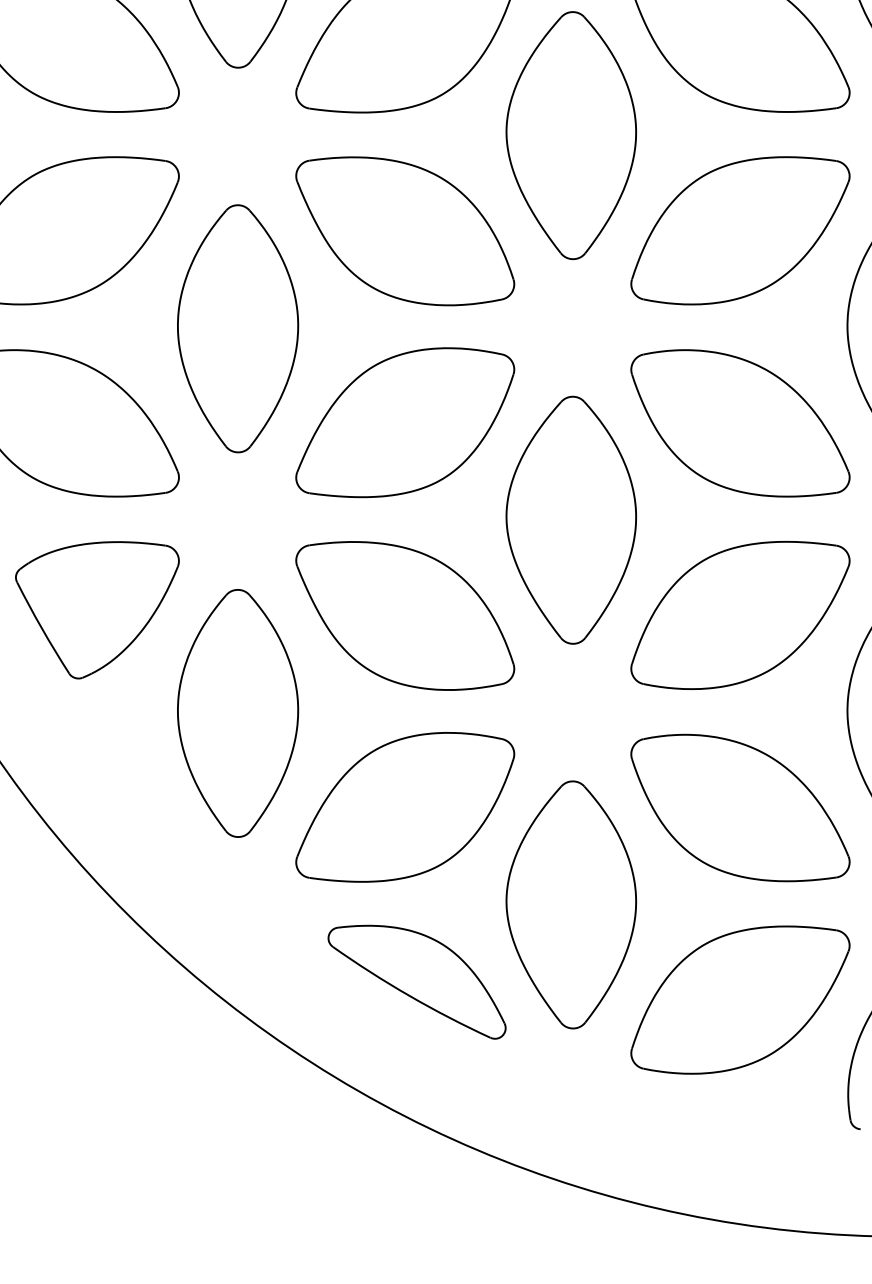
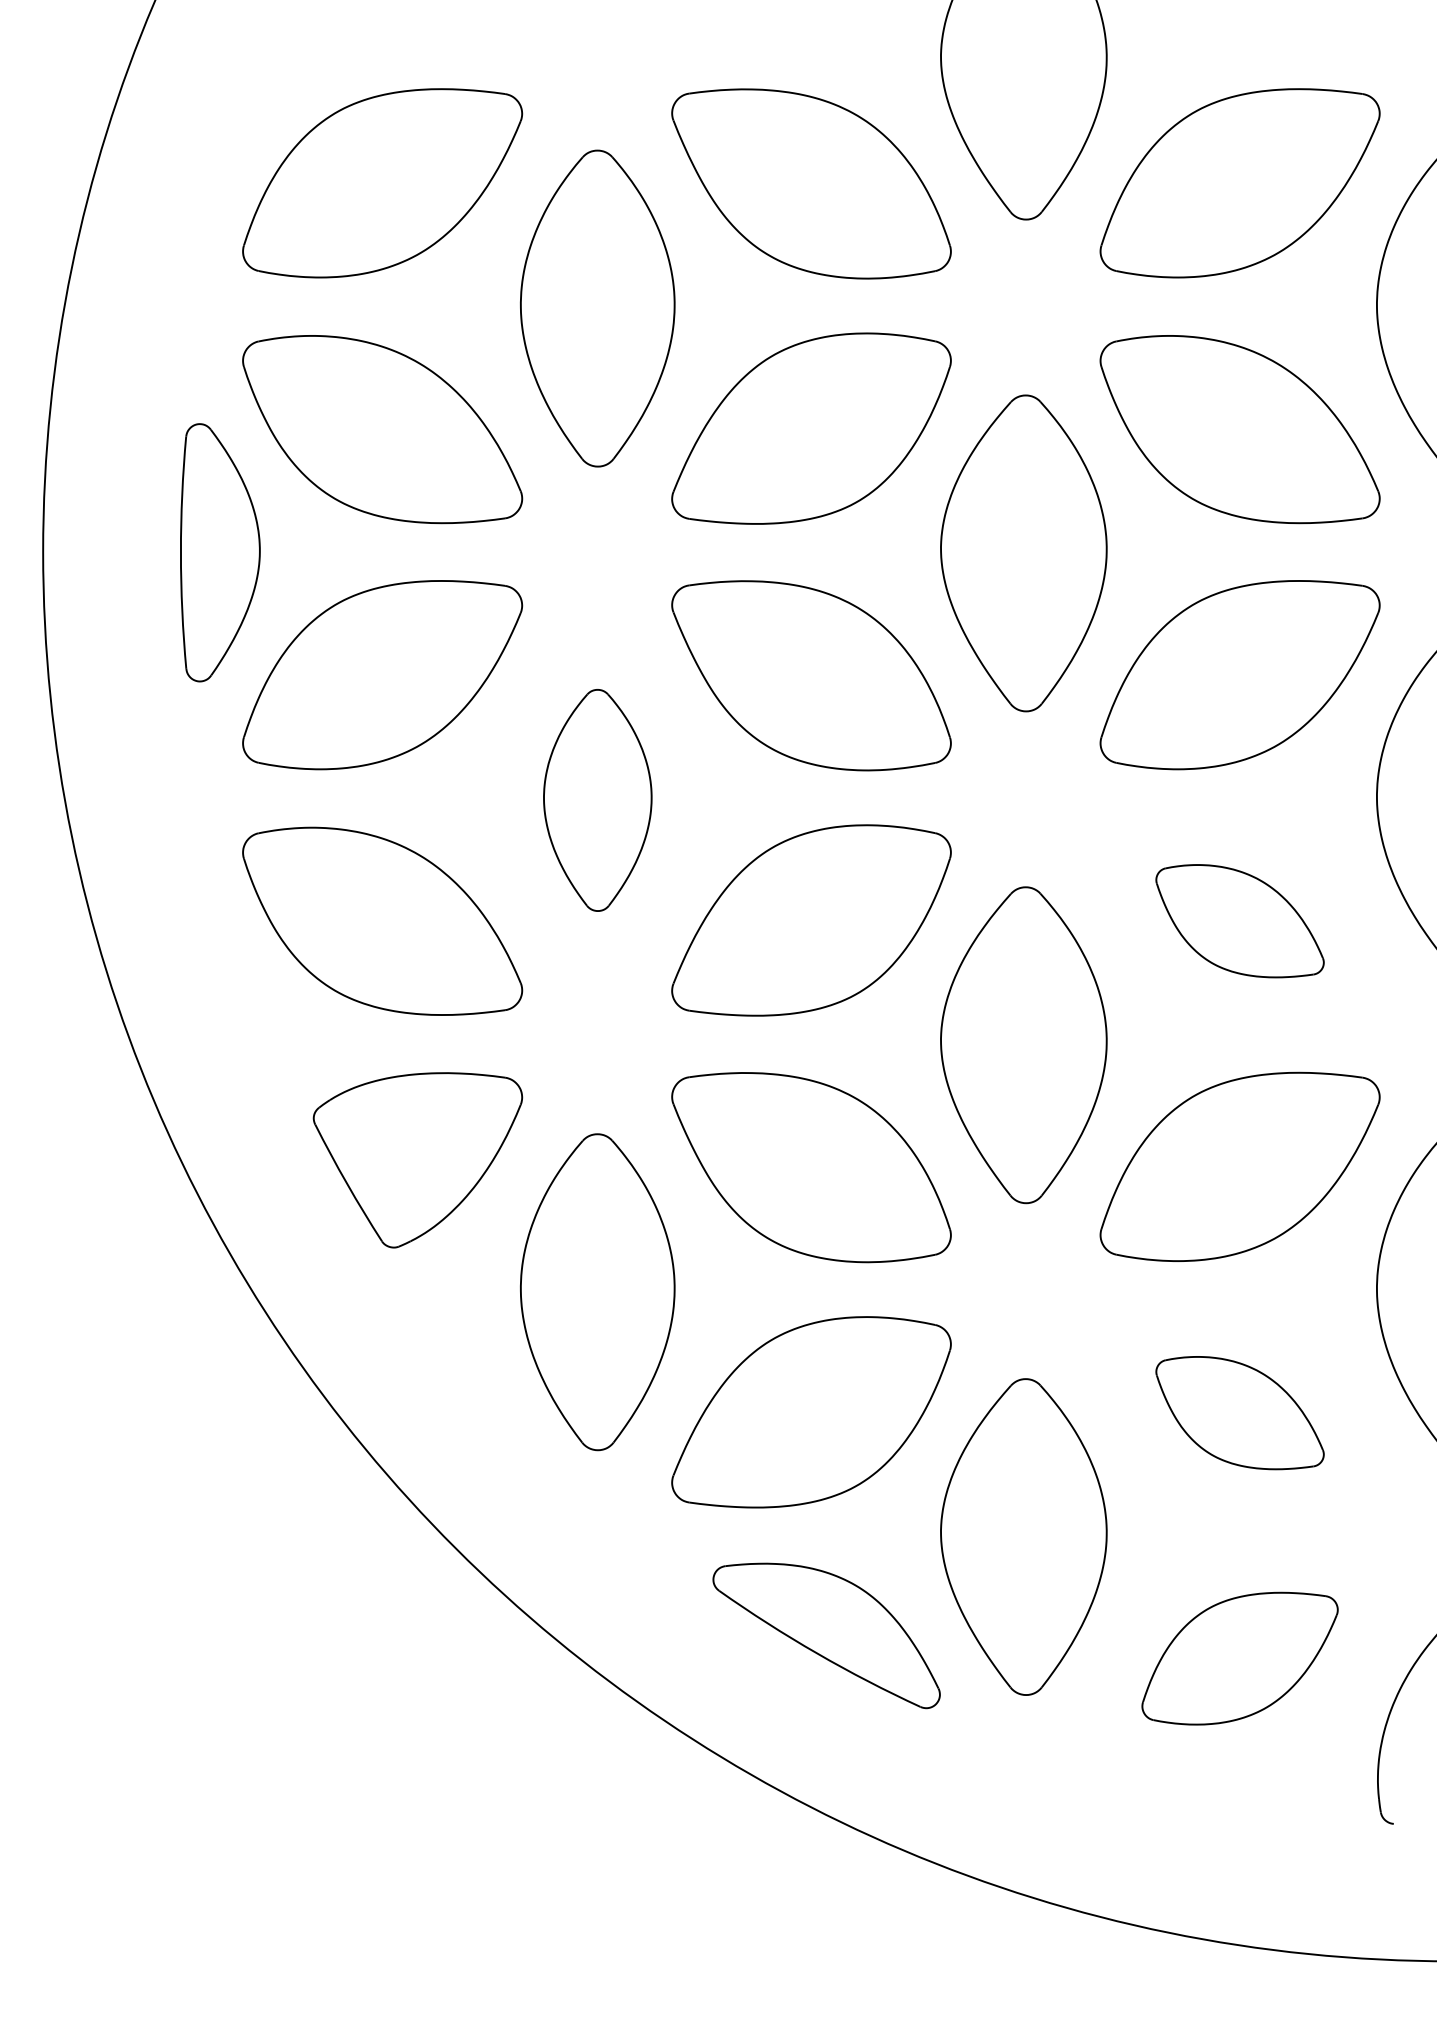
part: (237, 328) -> (597, 800), size x0.7
part: (739, 422) -> (1239, 920), size x0.6
part: (739, 807) -> (1239, 1412), size x0.6
part: (739, 999) -> (1239, 1658), size x0.7

